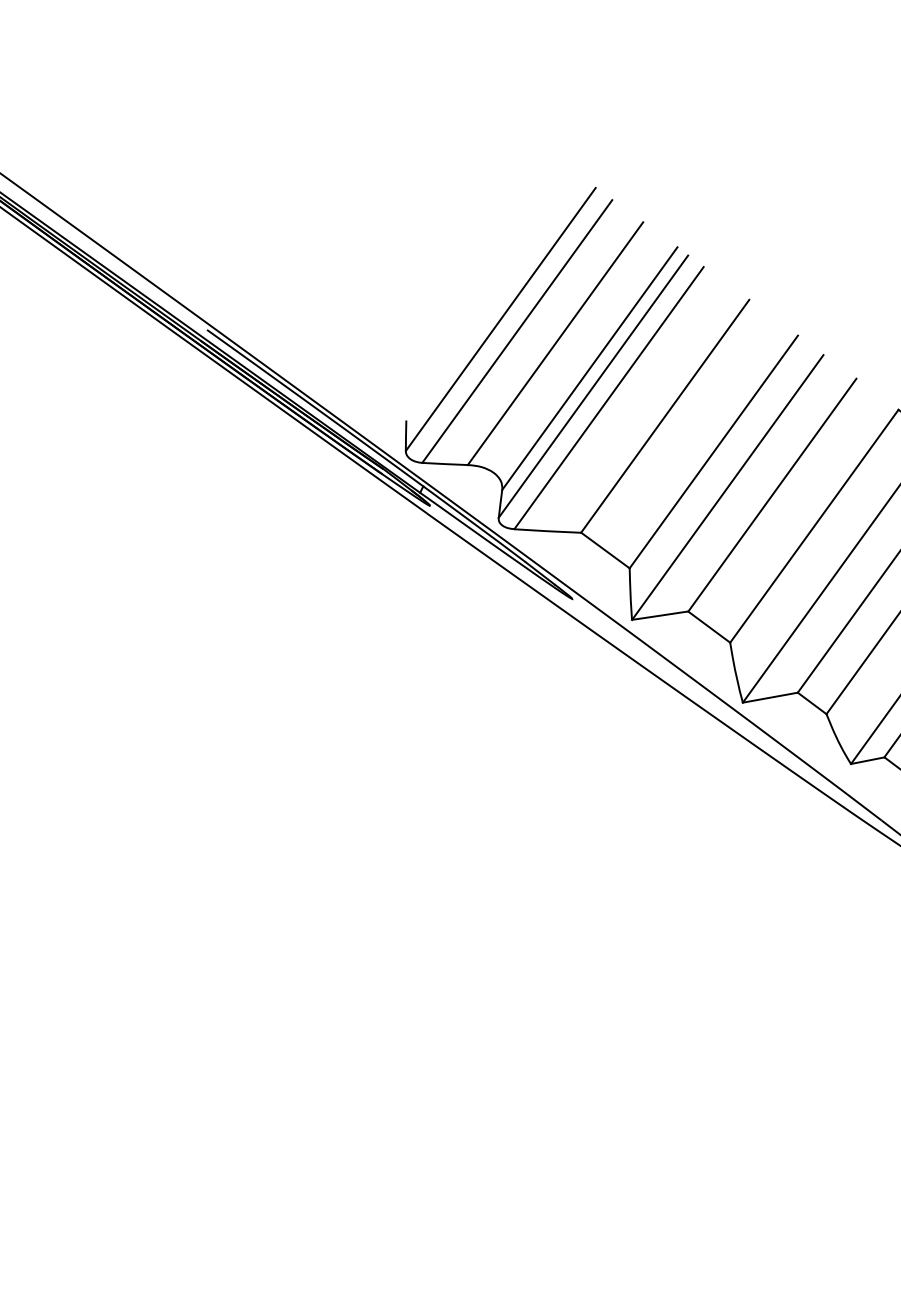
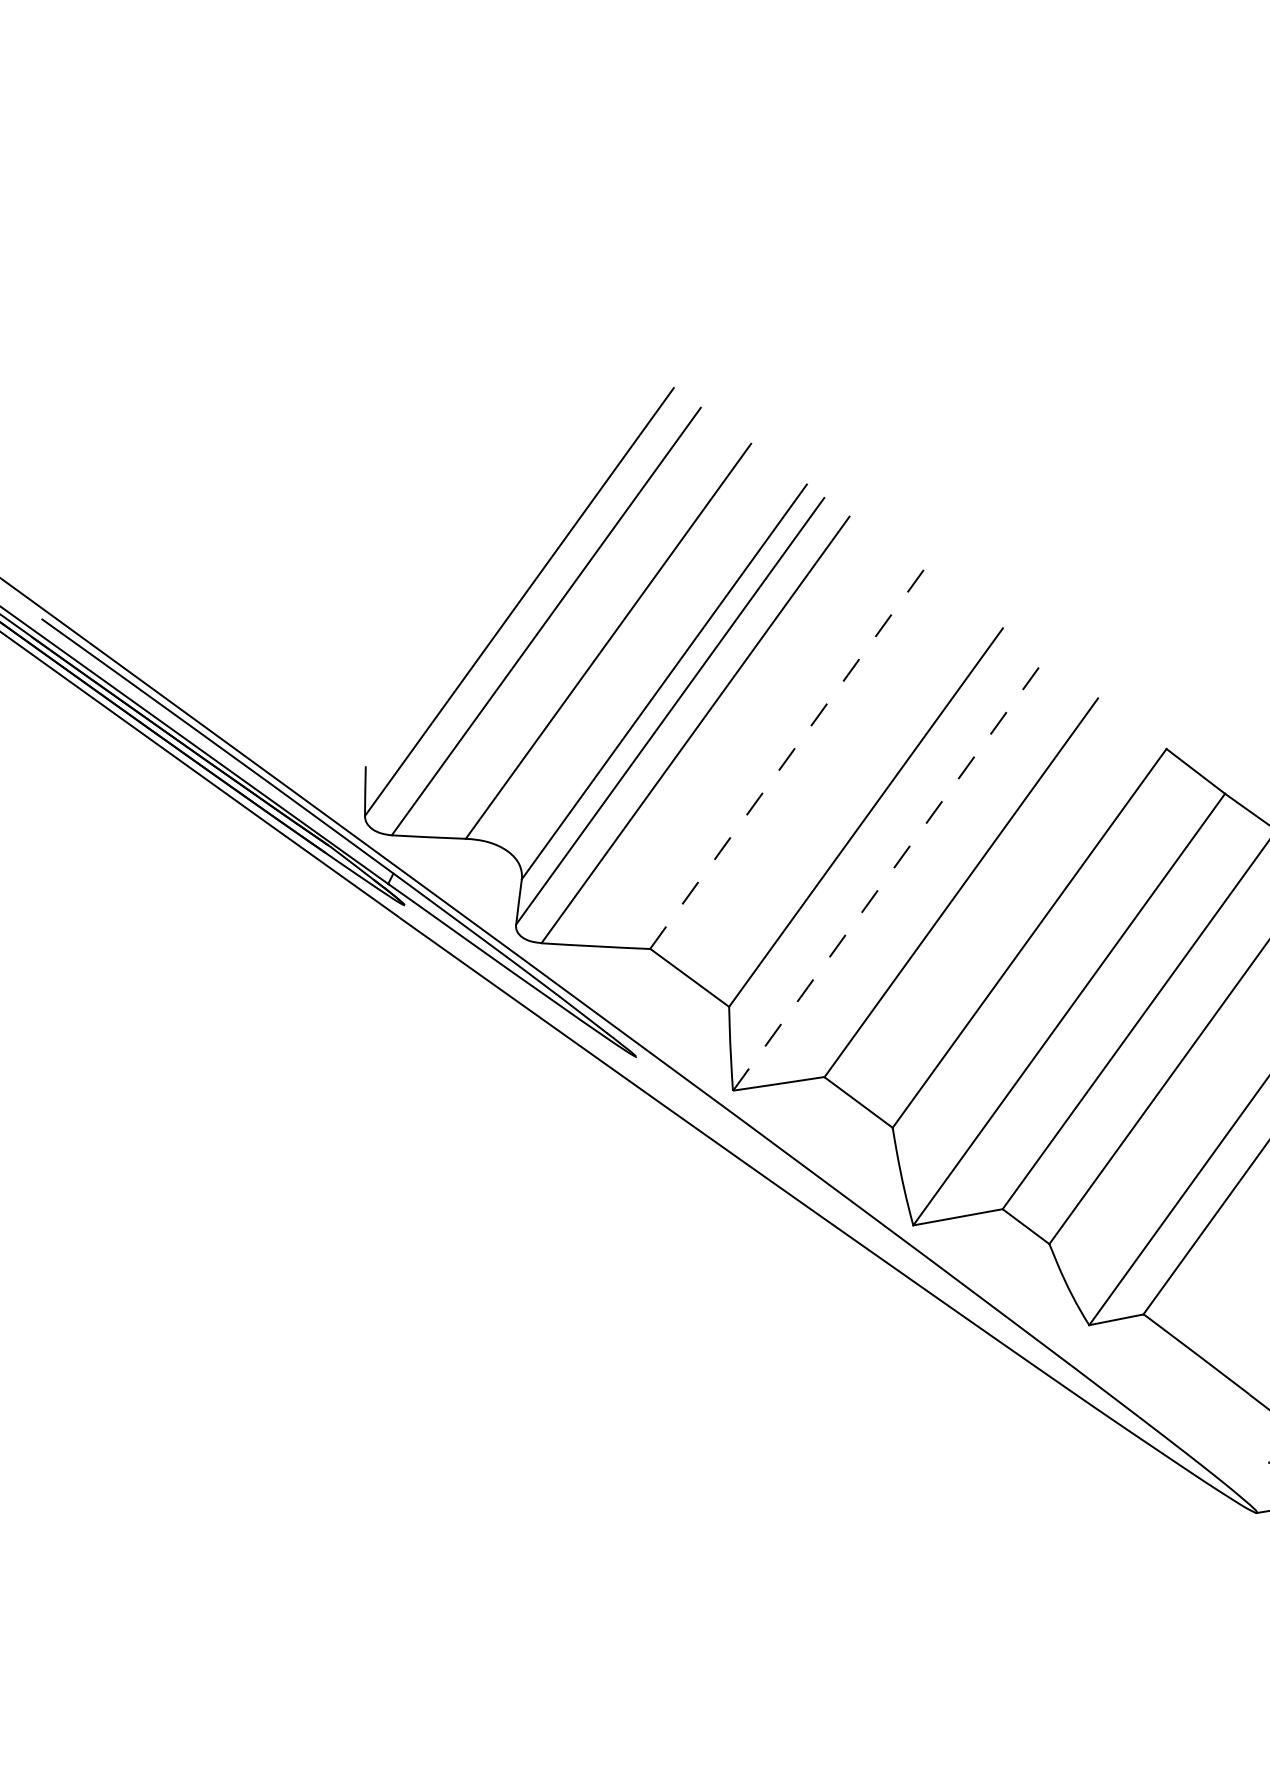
line: (665, 416) -> (787, 759), solid -> dashed
line: (728, 487) -> (889, 875), solid -> dashed

